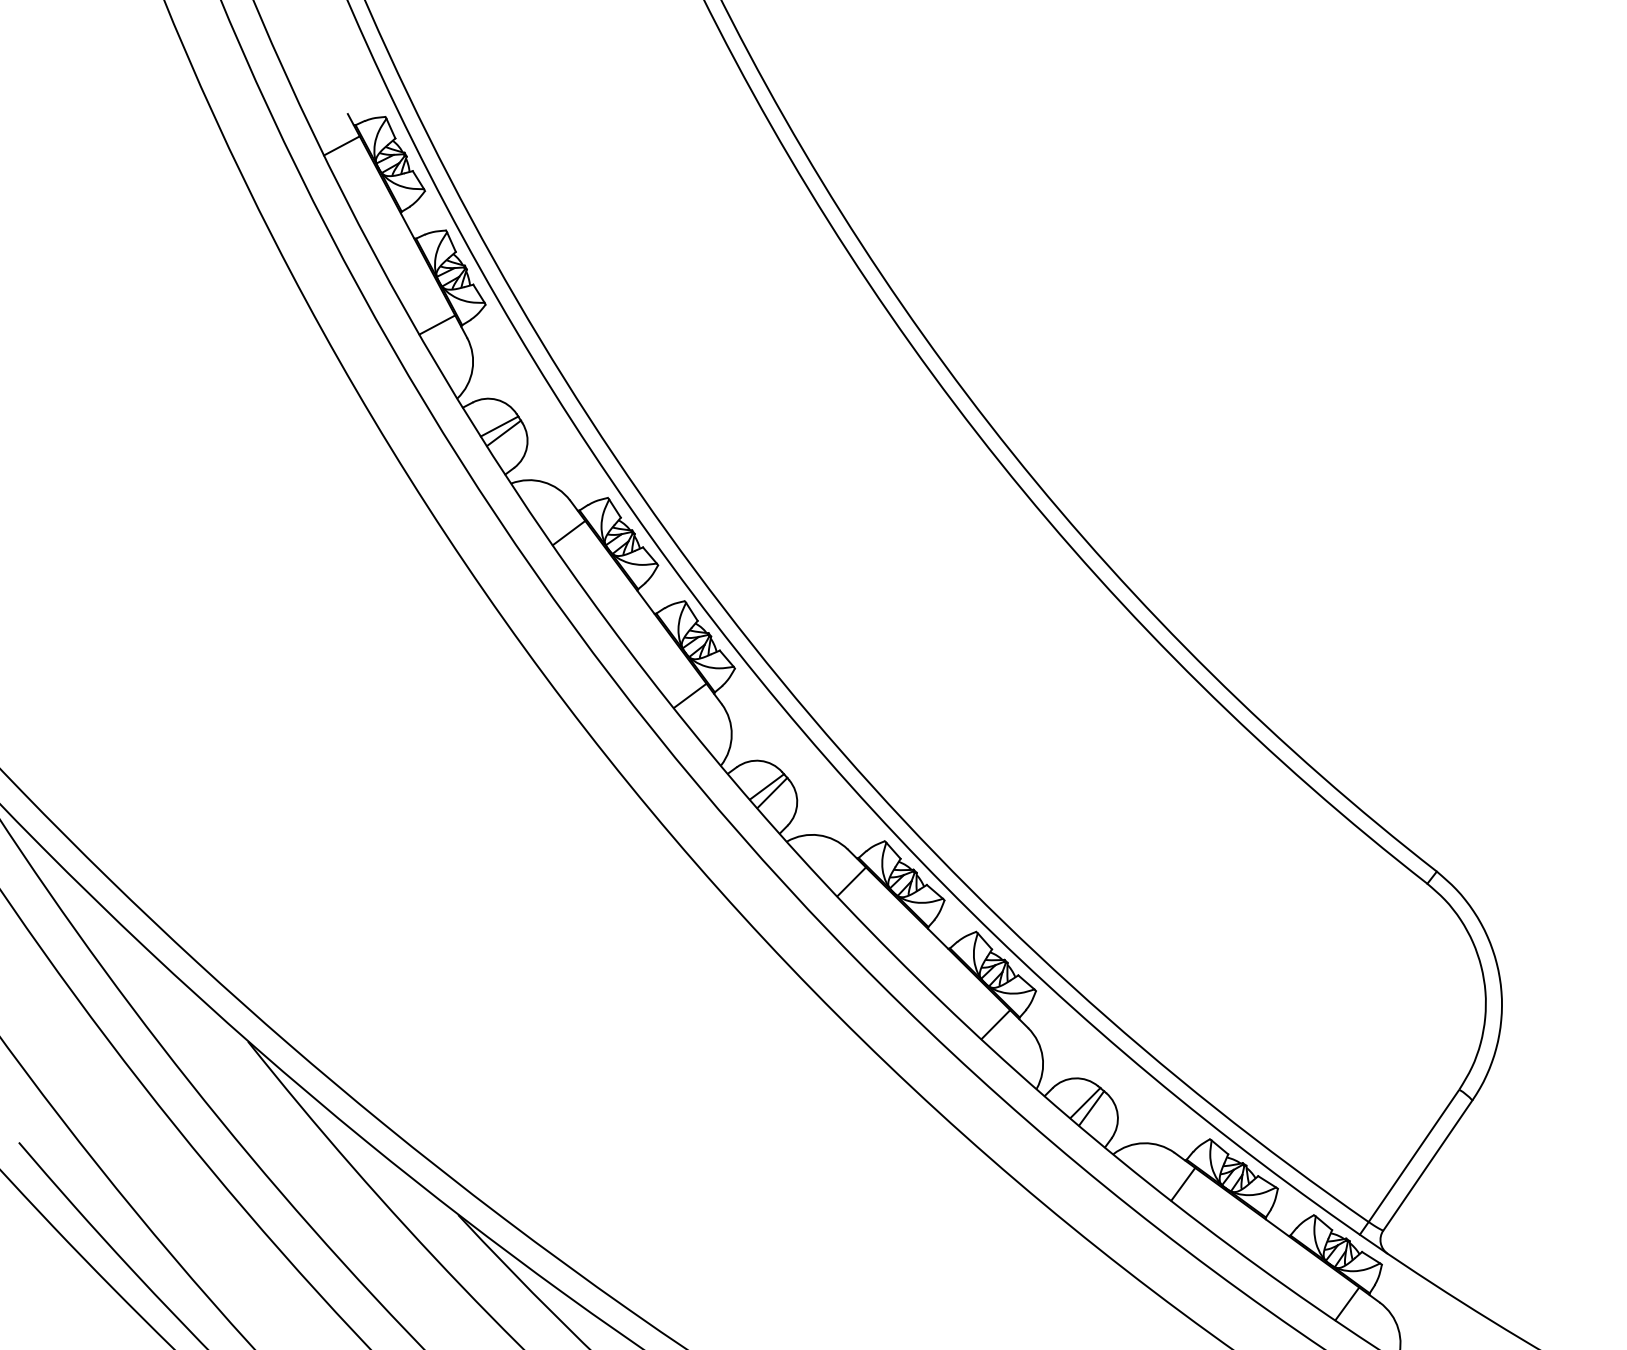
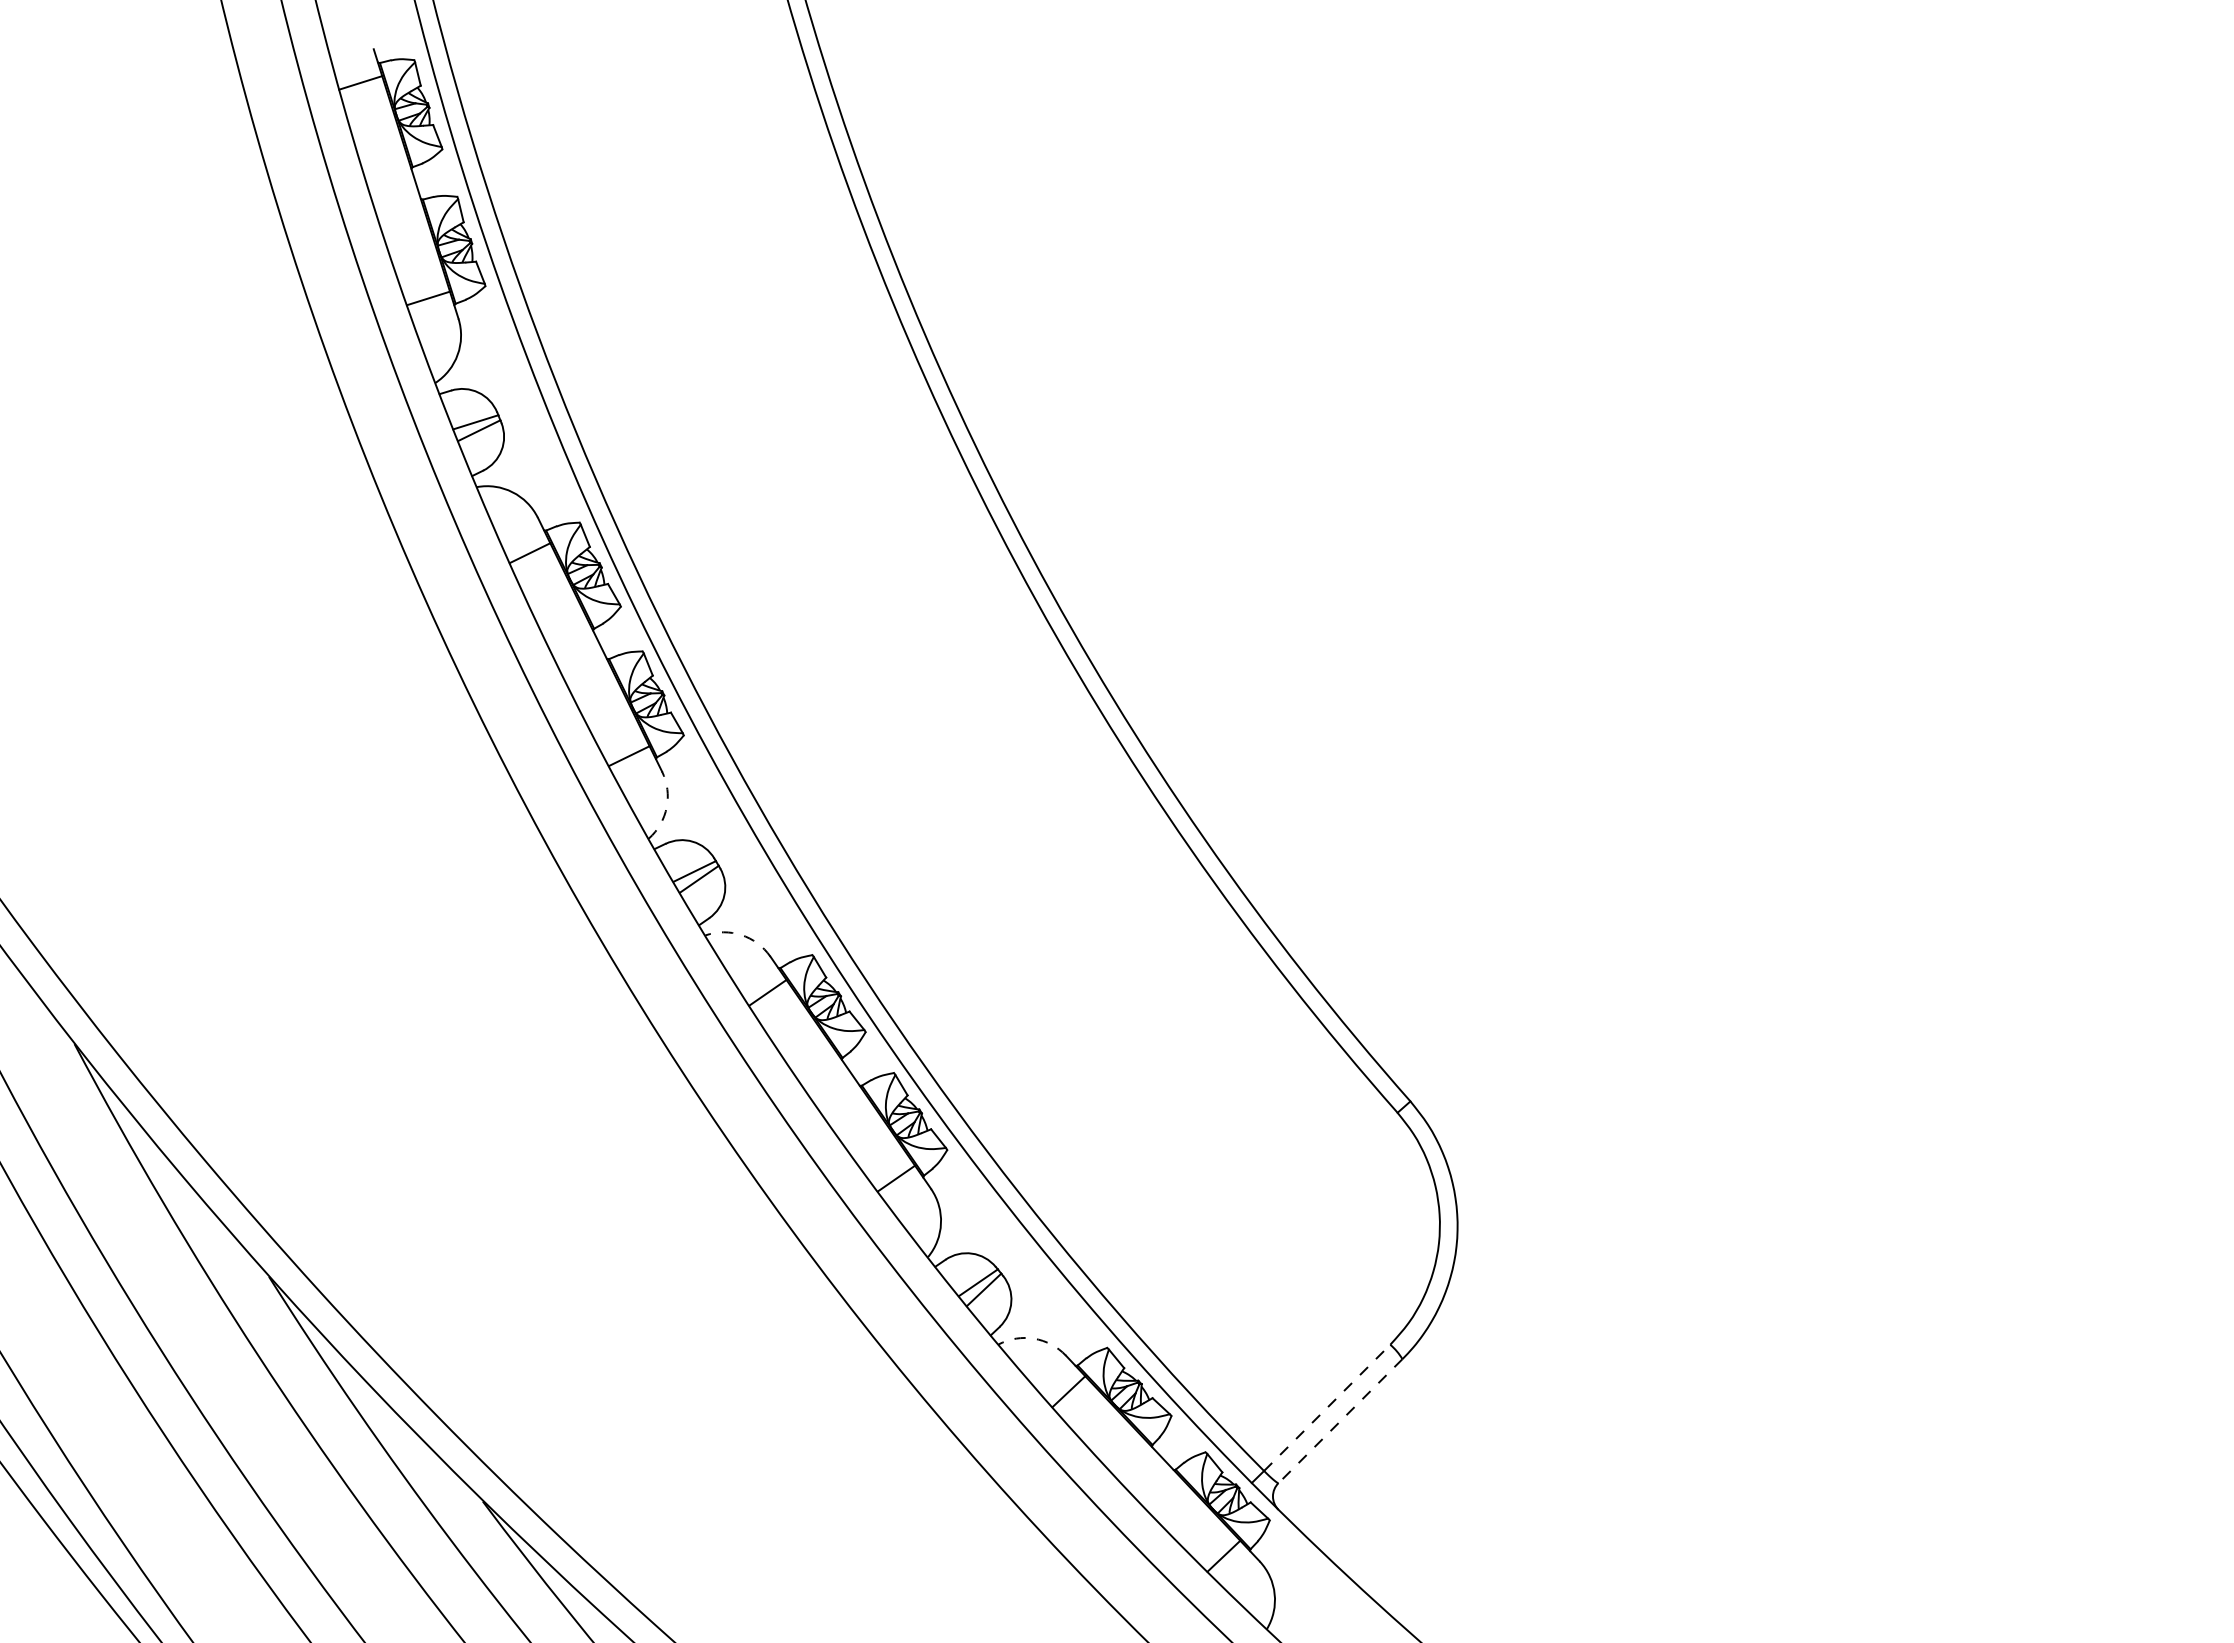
arc: (731, 735) -> (666, 807), solid -> dashed
arc: (818, 835) -> (741, 935), solid -> dashed
arc: (1144, 1143) -> (1034, 1338), solid -> dashed
line: (1414, 1155) -> (1327, 1407), solid -> dashed
line: (1427, 1165) -> (1340, 1421), solid -> dashed

